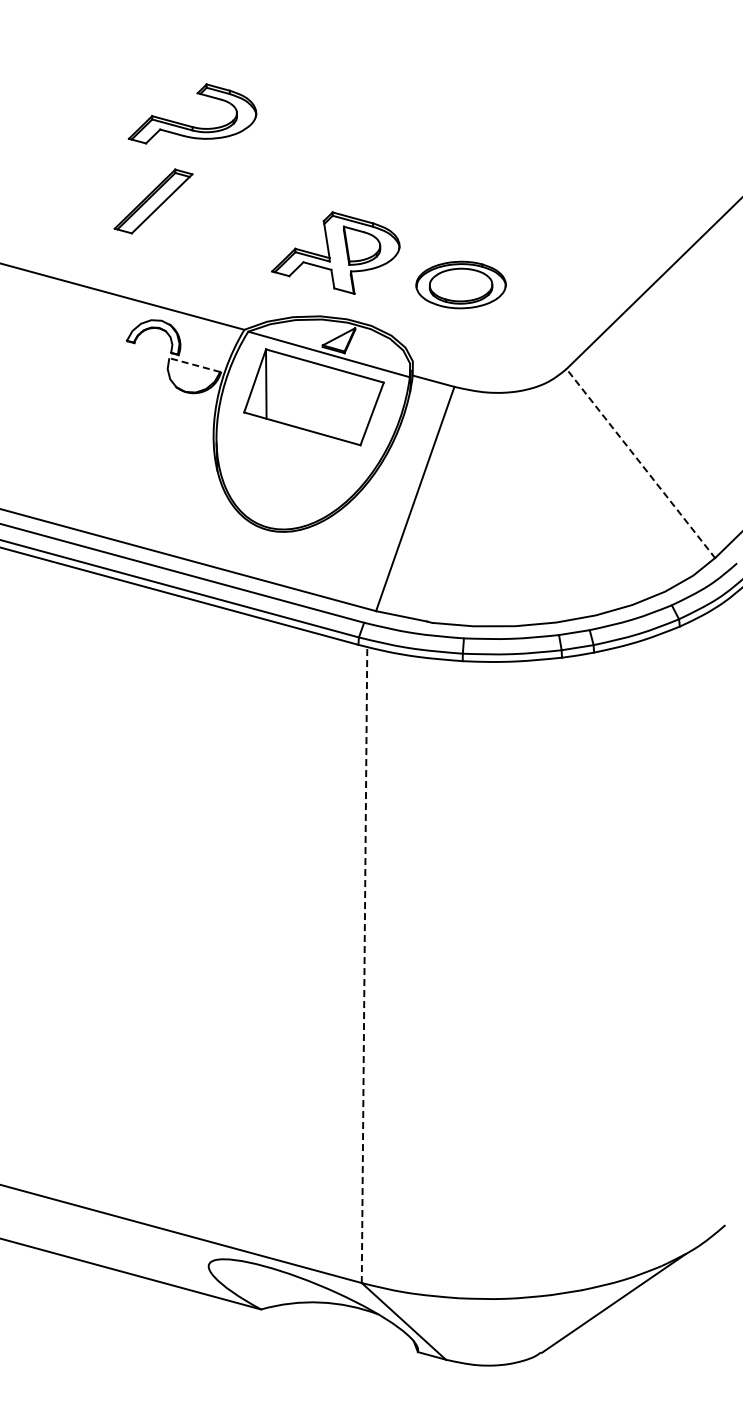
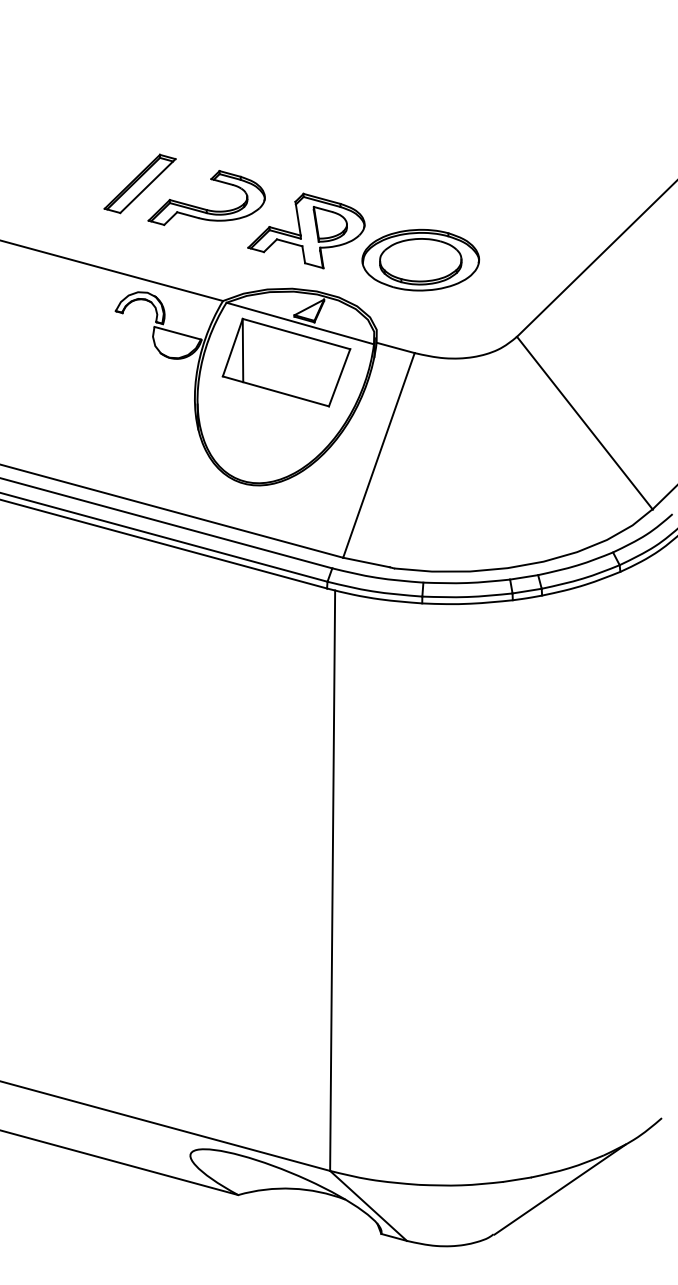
part: (191, 125) -> (205, 208), moved
part: (460, 284) -> (420, 259), size x1.43
line: (194, 364) -> (177, 332), dashed -> solid
line: (641, 463) -> (585, 423), dashed -> solid
line: (364, 964) -> (332, 880), dashed -> solid

